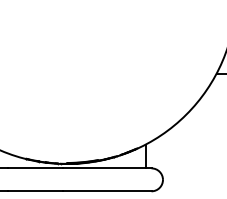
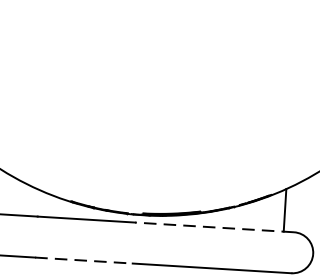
line: (106, 168) -> (213, 227), solid -> dashed
line: (35, 191) -> (84, 260), solid -> dashed

